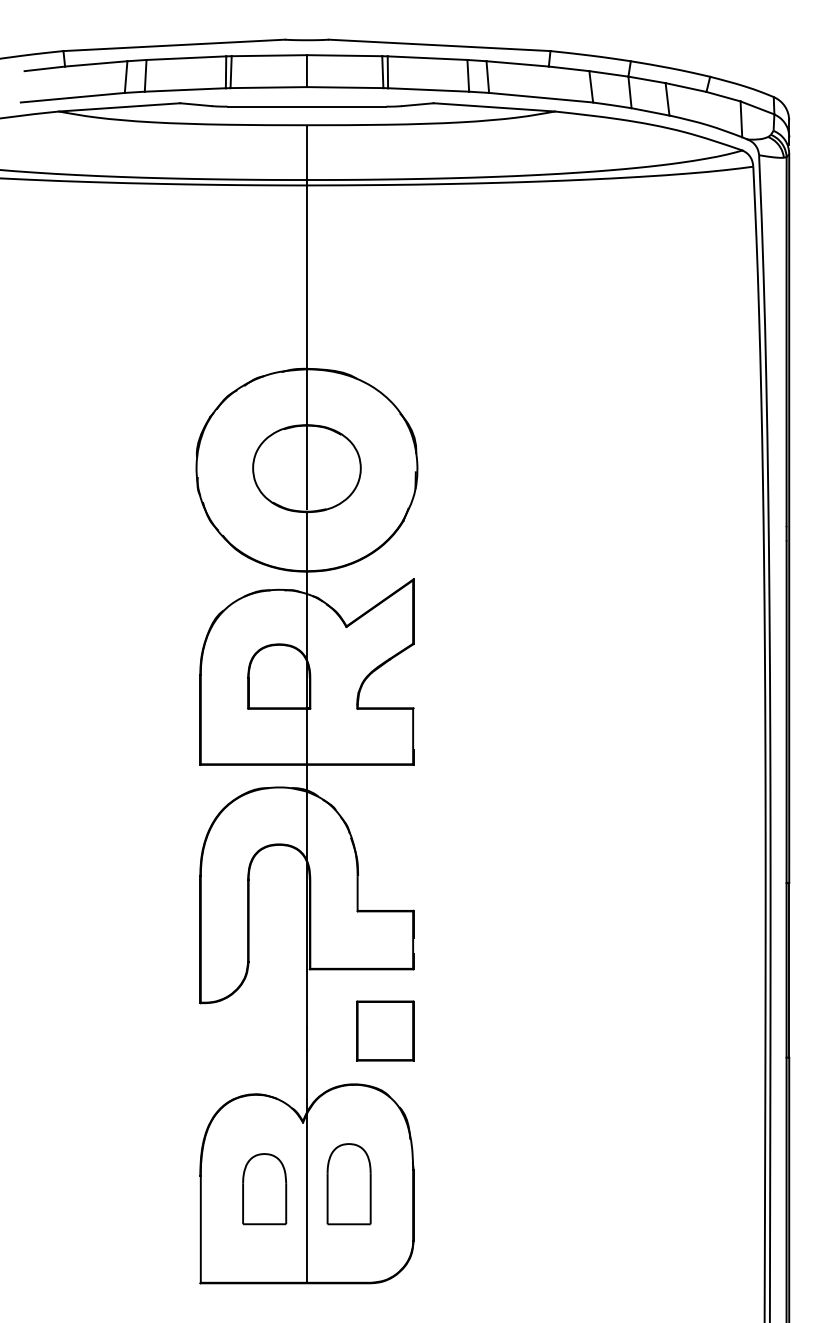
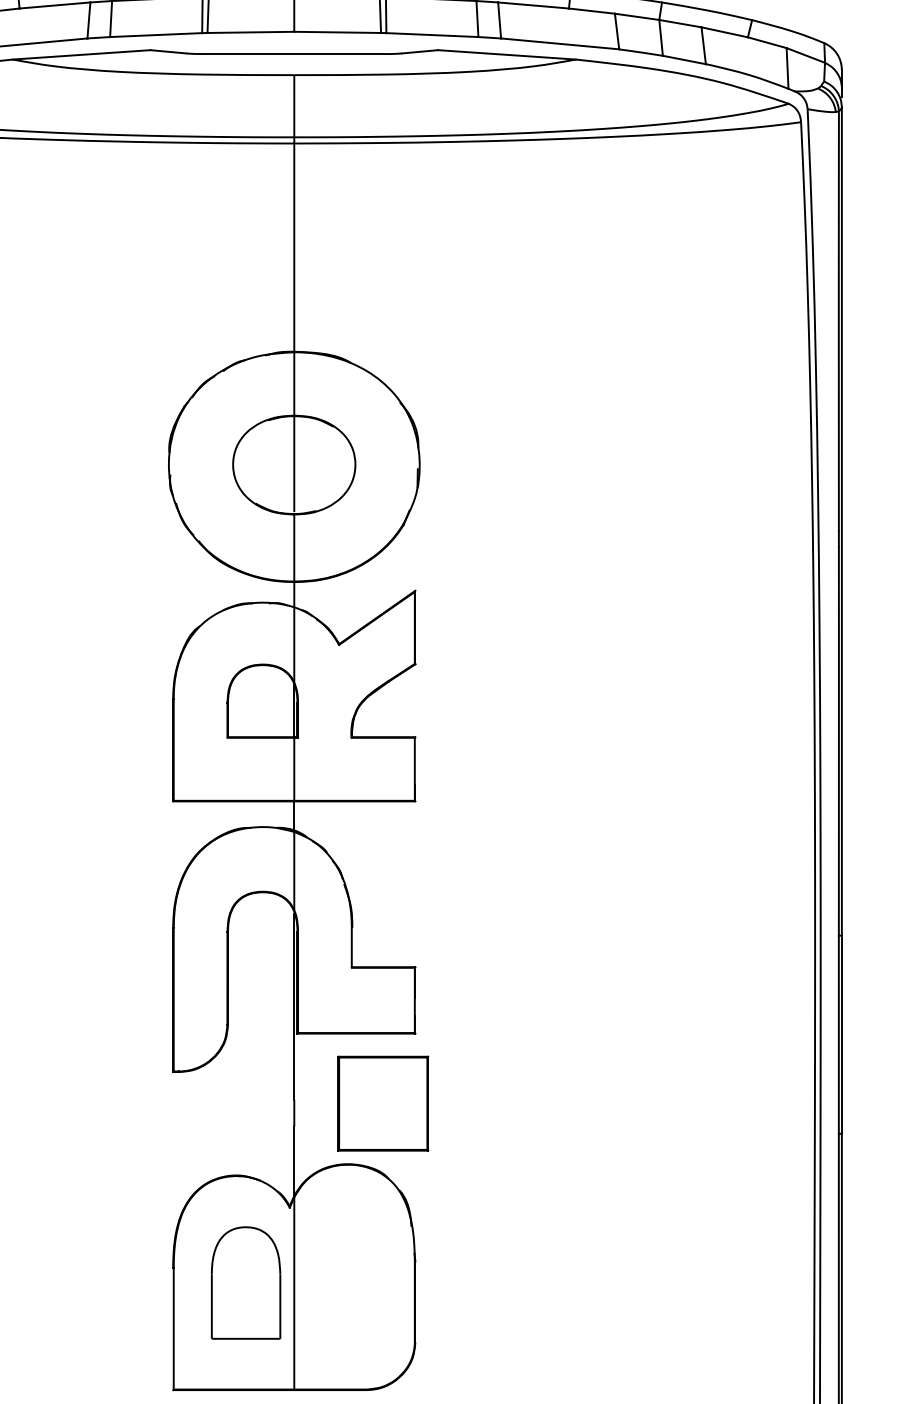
part: (385, 1030) -> (383, 1103), size x1.4
part: (348, 1184) -> (341, 1277), removed
part: (264, 1189) -> (246, 1283), size x1.4

